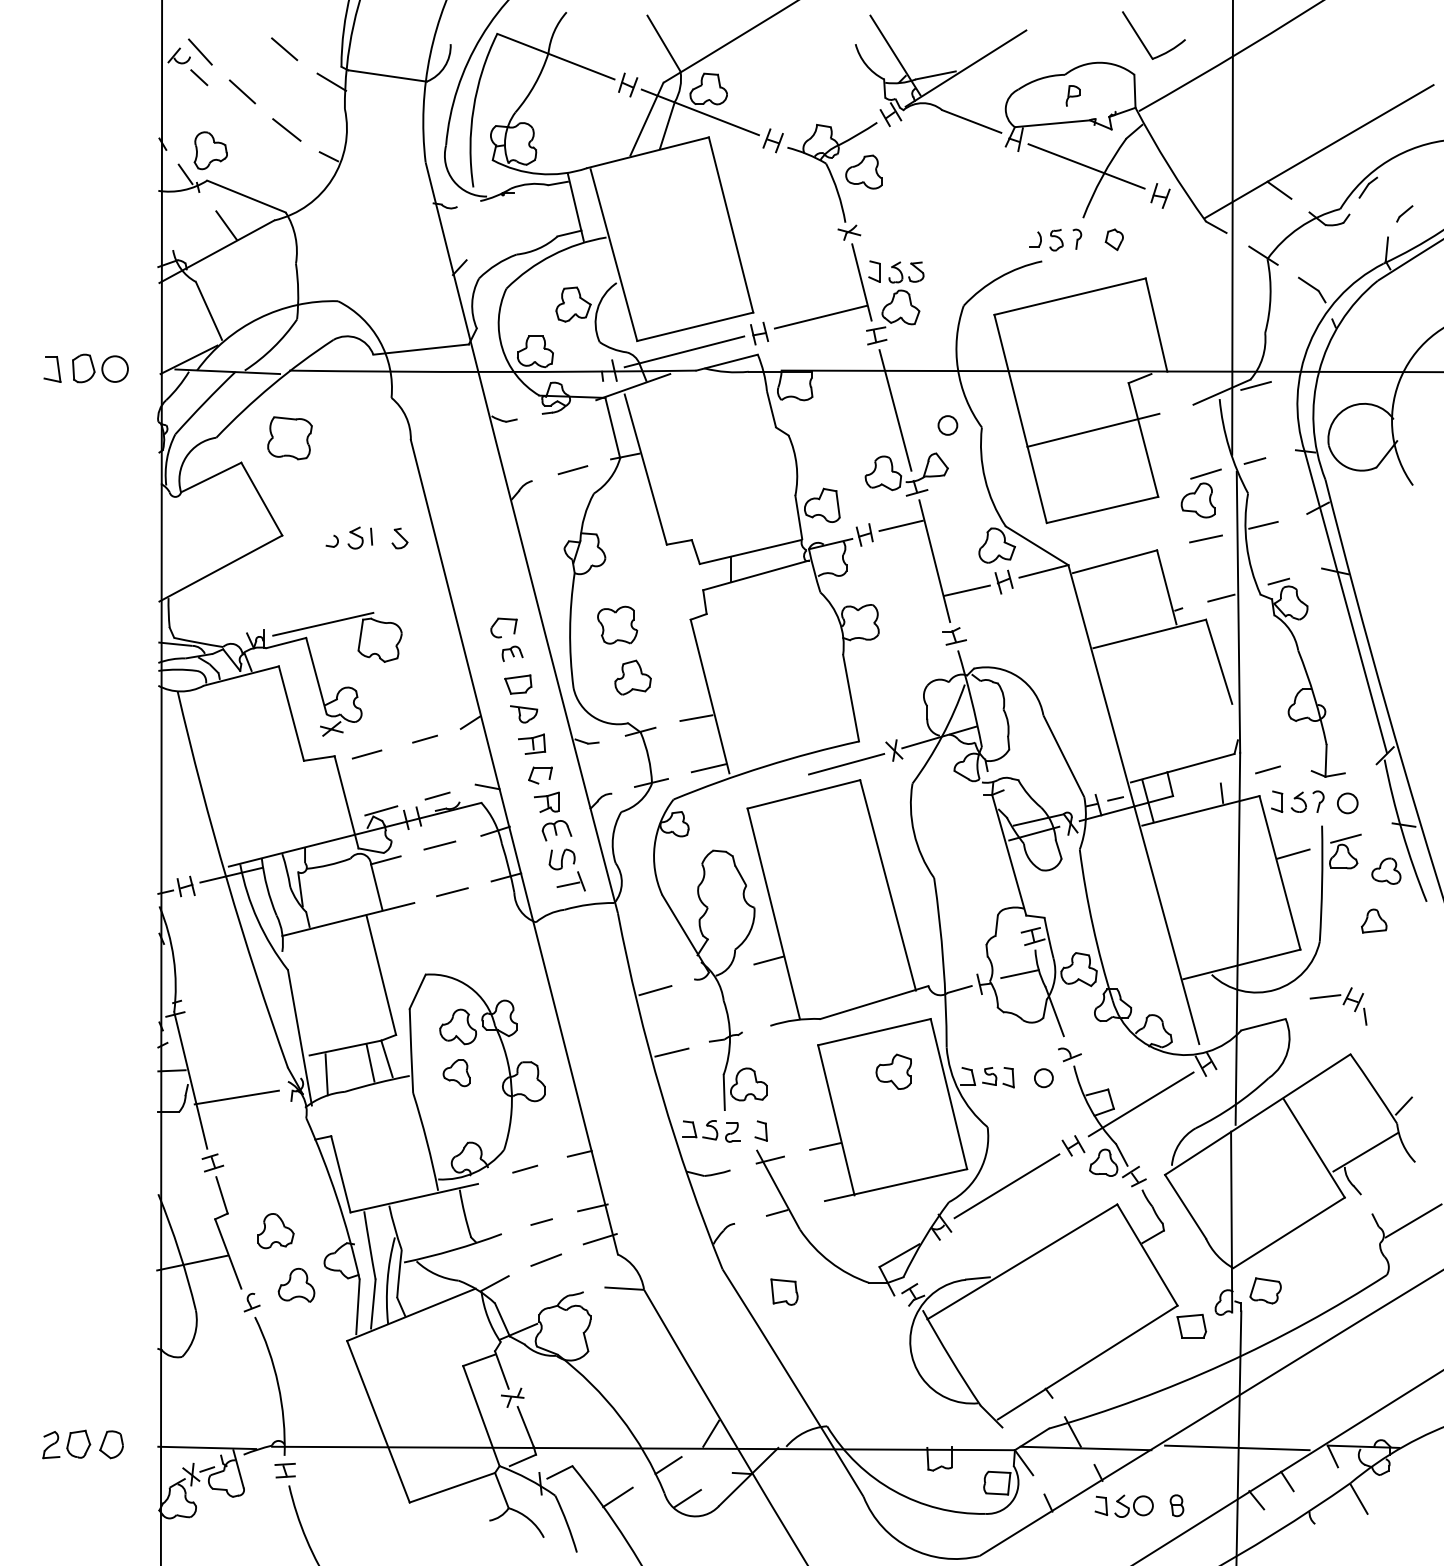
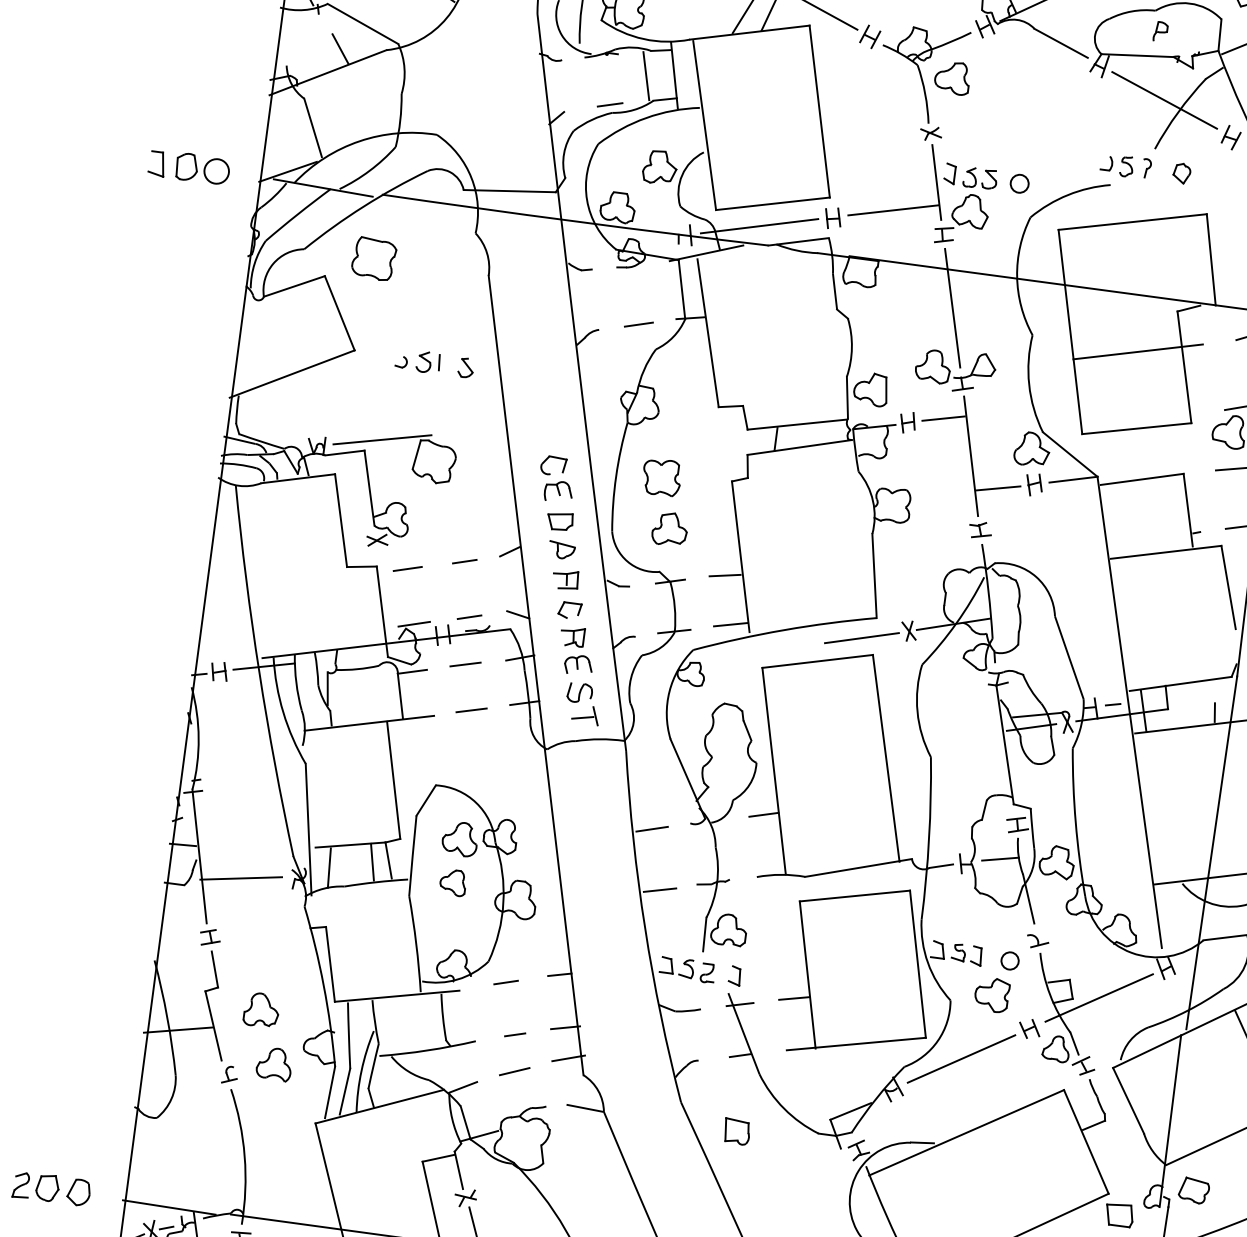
line: (546, 211) -> (646, 75), added
line: (512, 246) -> (609, 104), added
circle: (947, 425) -> (1019, 183), moved
part: (512, 653) -> (558, 491), size x1.43
part: (893, 1071) -> (991, 994), moved

